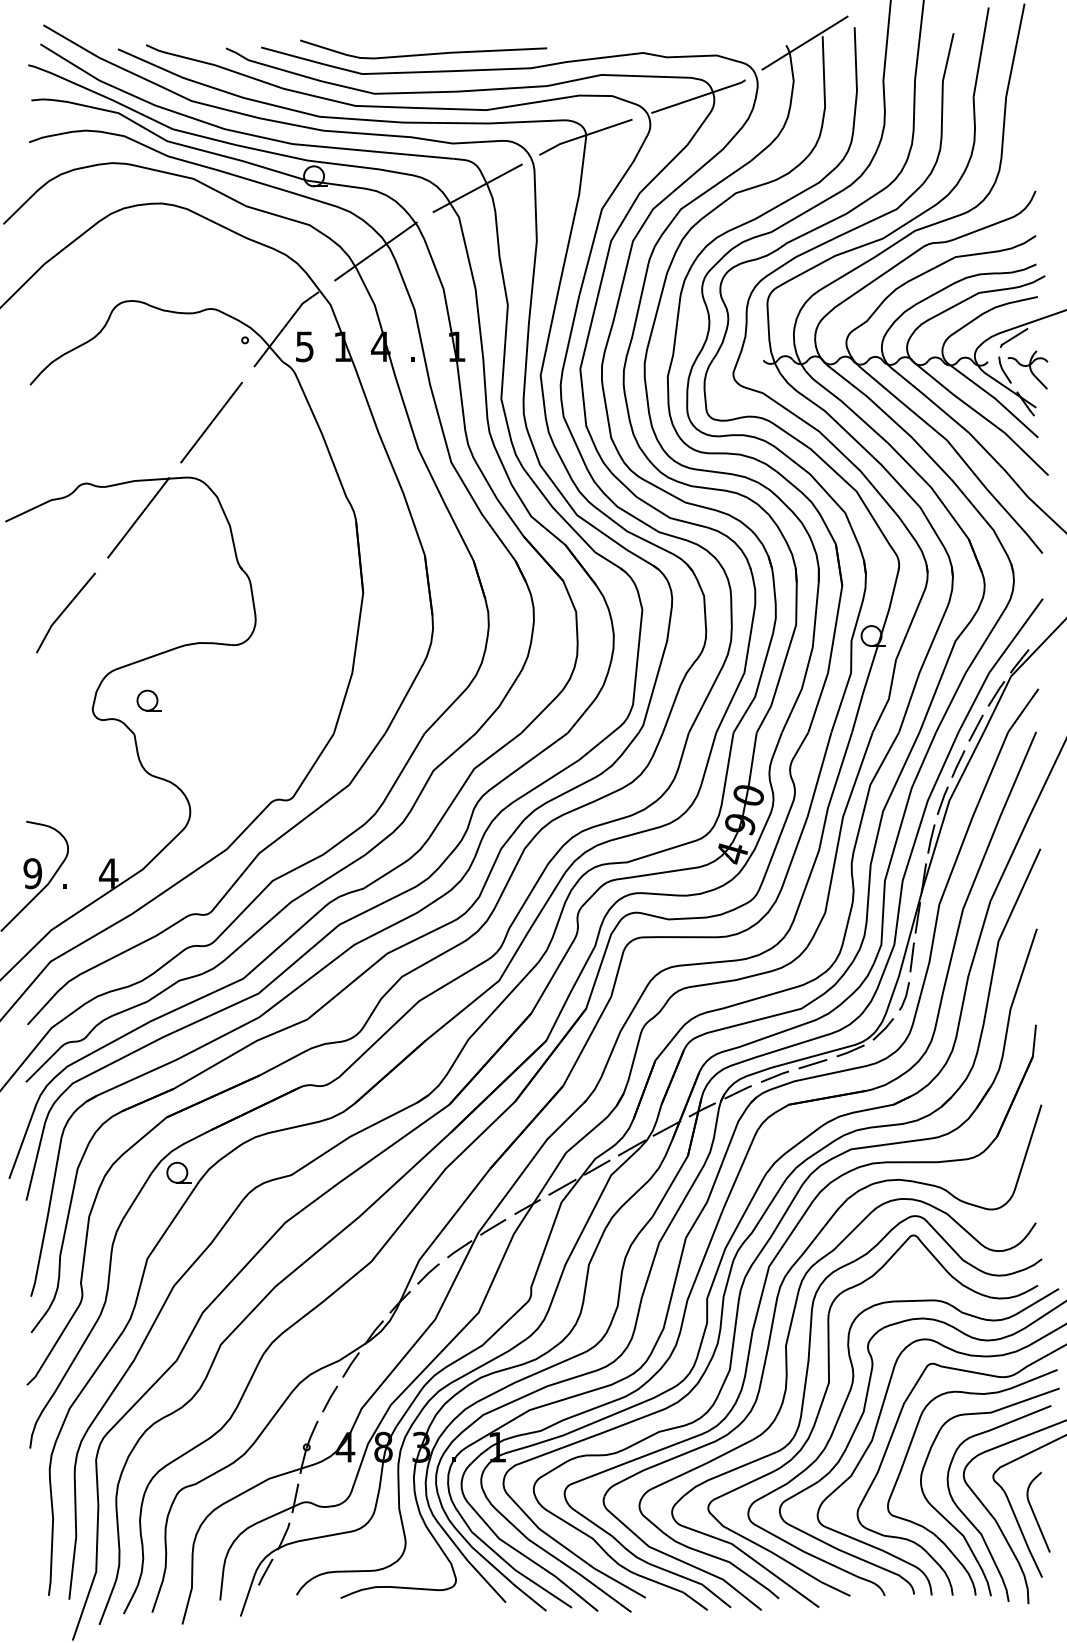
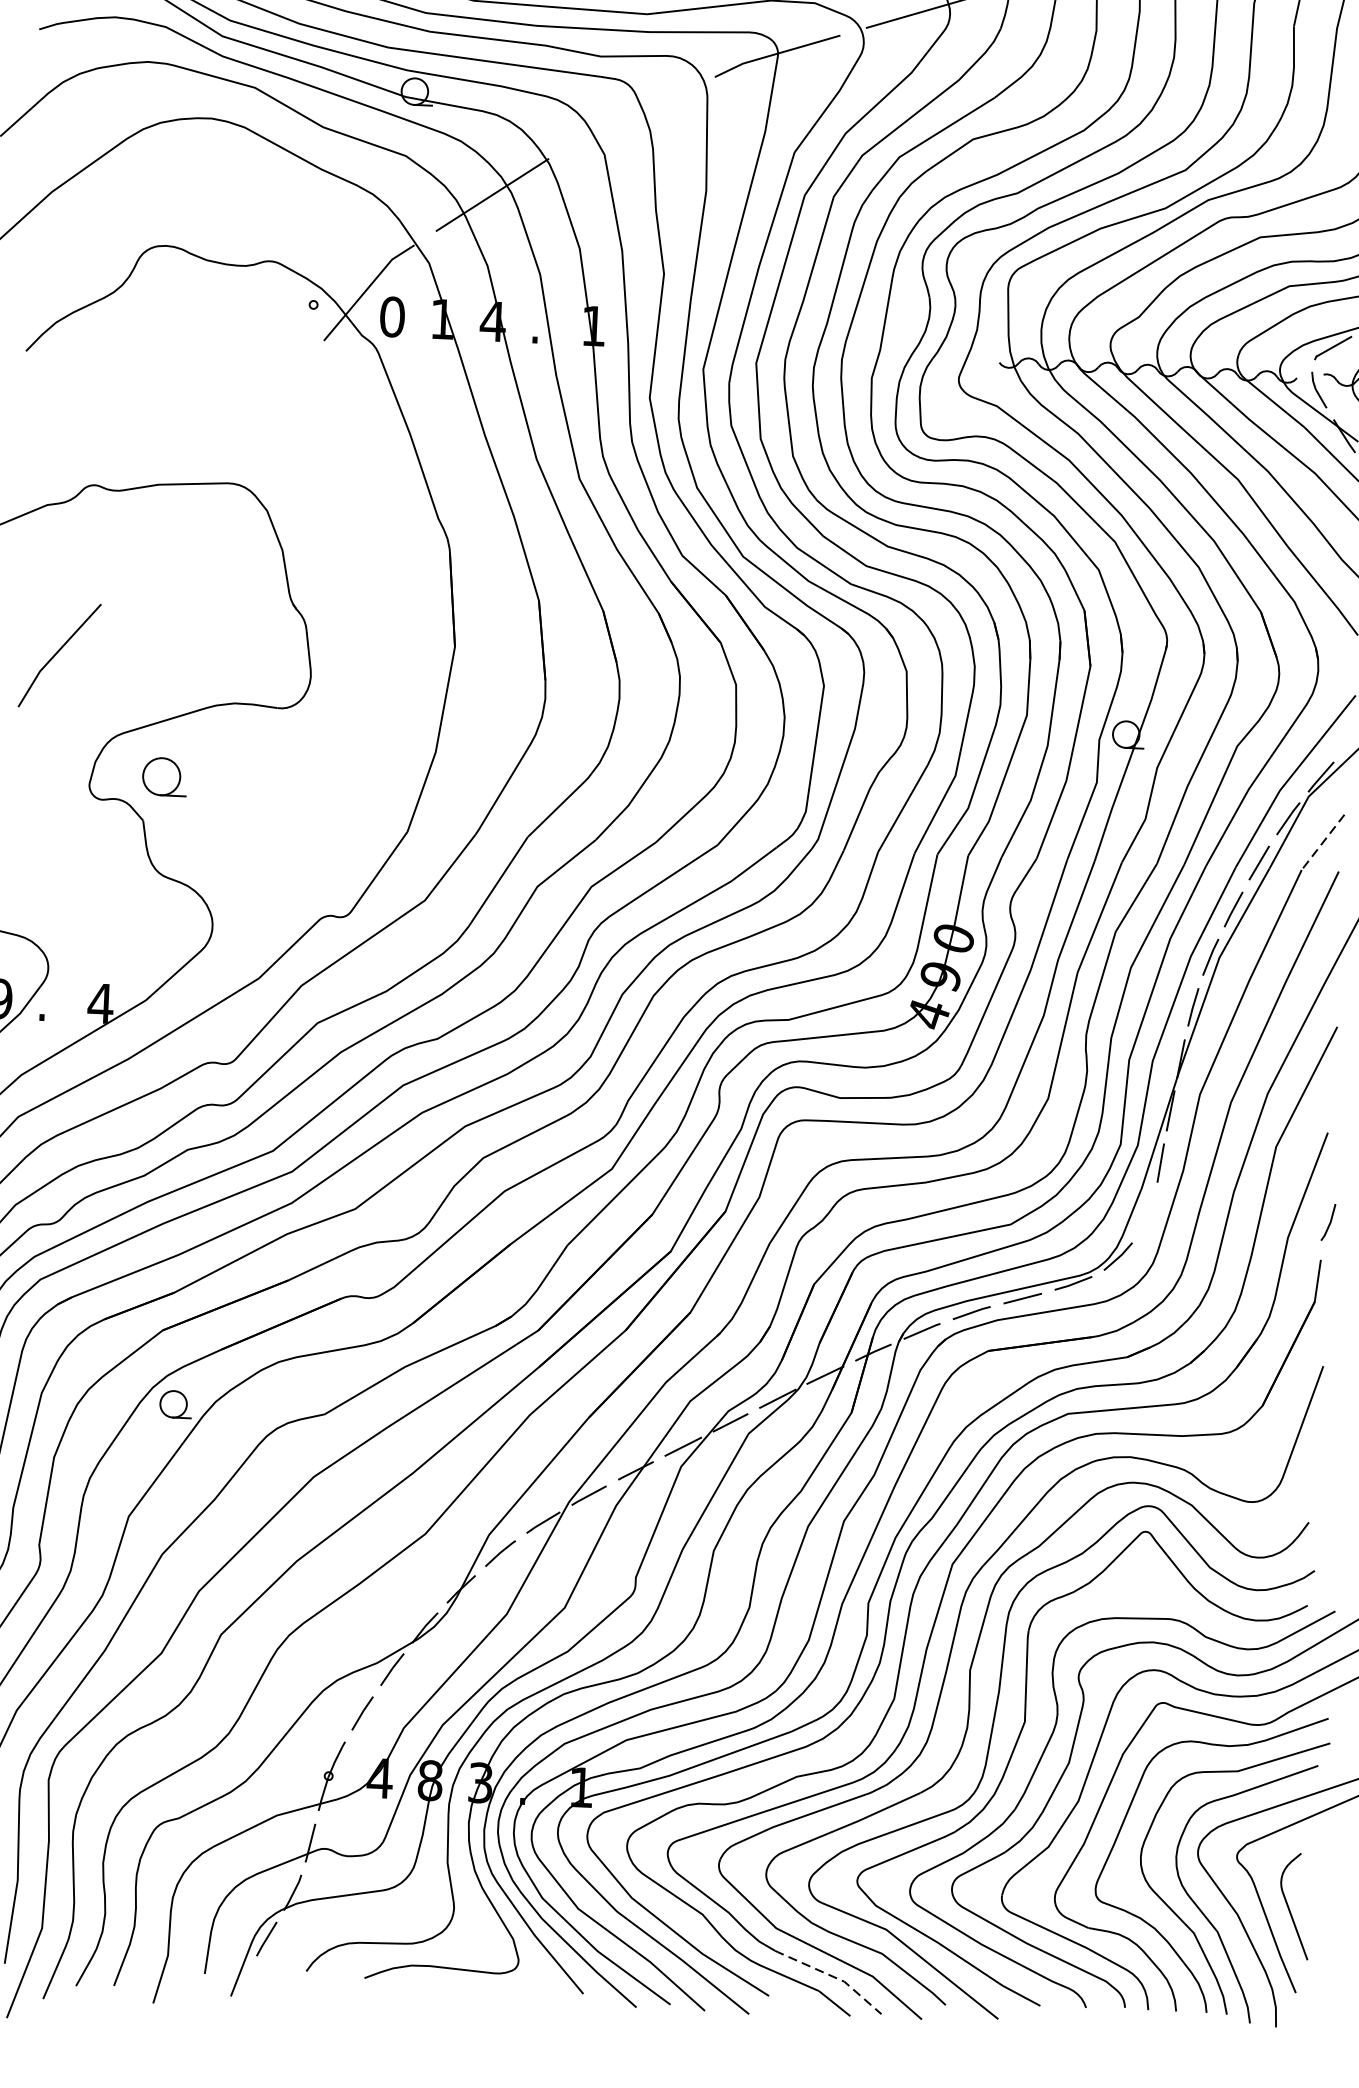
line: (477, 188) -> (630, 117), removed
text: (304, 346) -> (391, 316), 5 -> 0
line: (211, 422) -> (264, 411), removed
line: (138, 517) -> (161, 533), removed
part: (148, 700) -> (163, 776), size x1.4
line: (1023, 710) -> (1323, 842), solid -> dashed
line: (905, 996) -> (1329, 1222), moved
line: (692, 1580) -> (832, 1975), solid -> dashed

